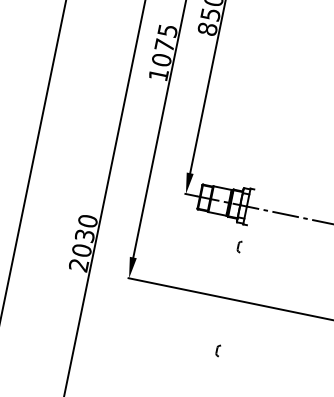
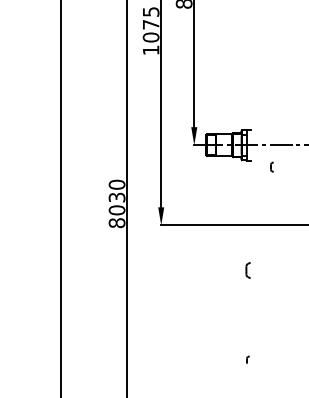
part: (238, 245) -> (271, 166), moved
text: (78, 265) -> (116, 223), 2030 -> 8030
part: (217, 350) -> (247, 270), size x1.6

